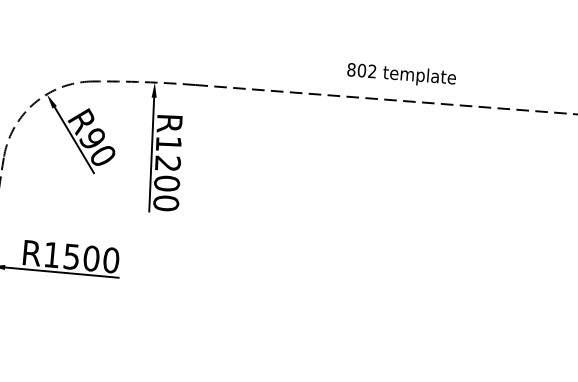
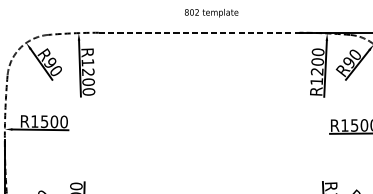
text: (401, 75) -> (211, 13), moved

